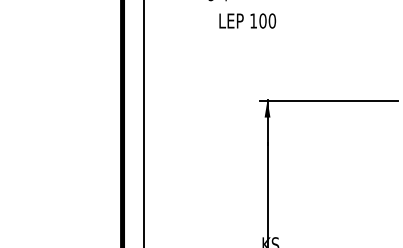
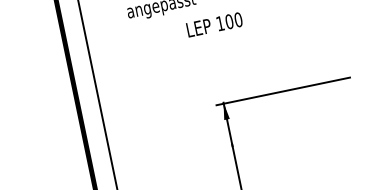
text: (247, 20) -> (214, 24), moved

